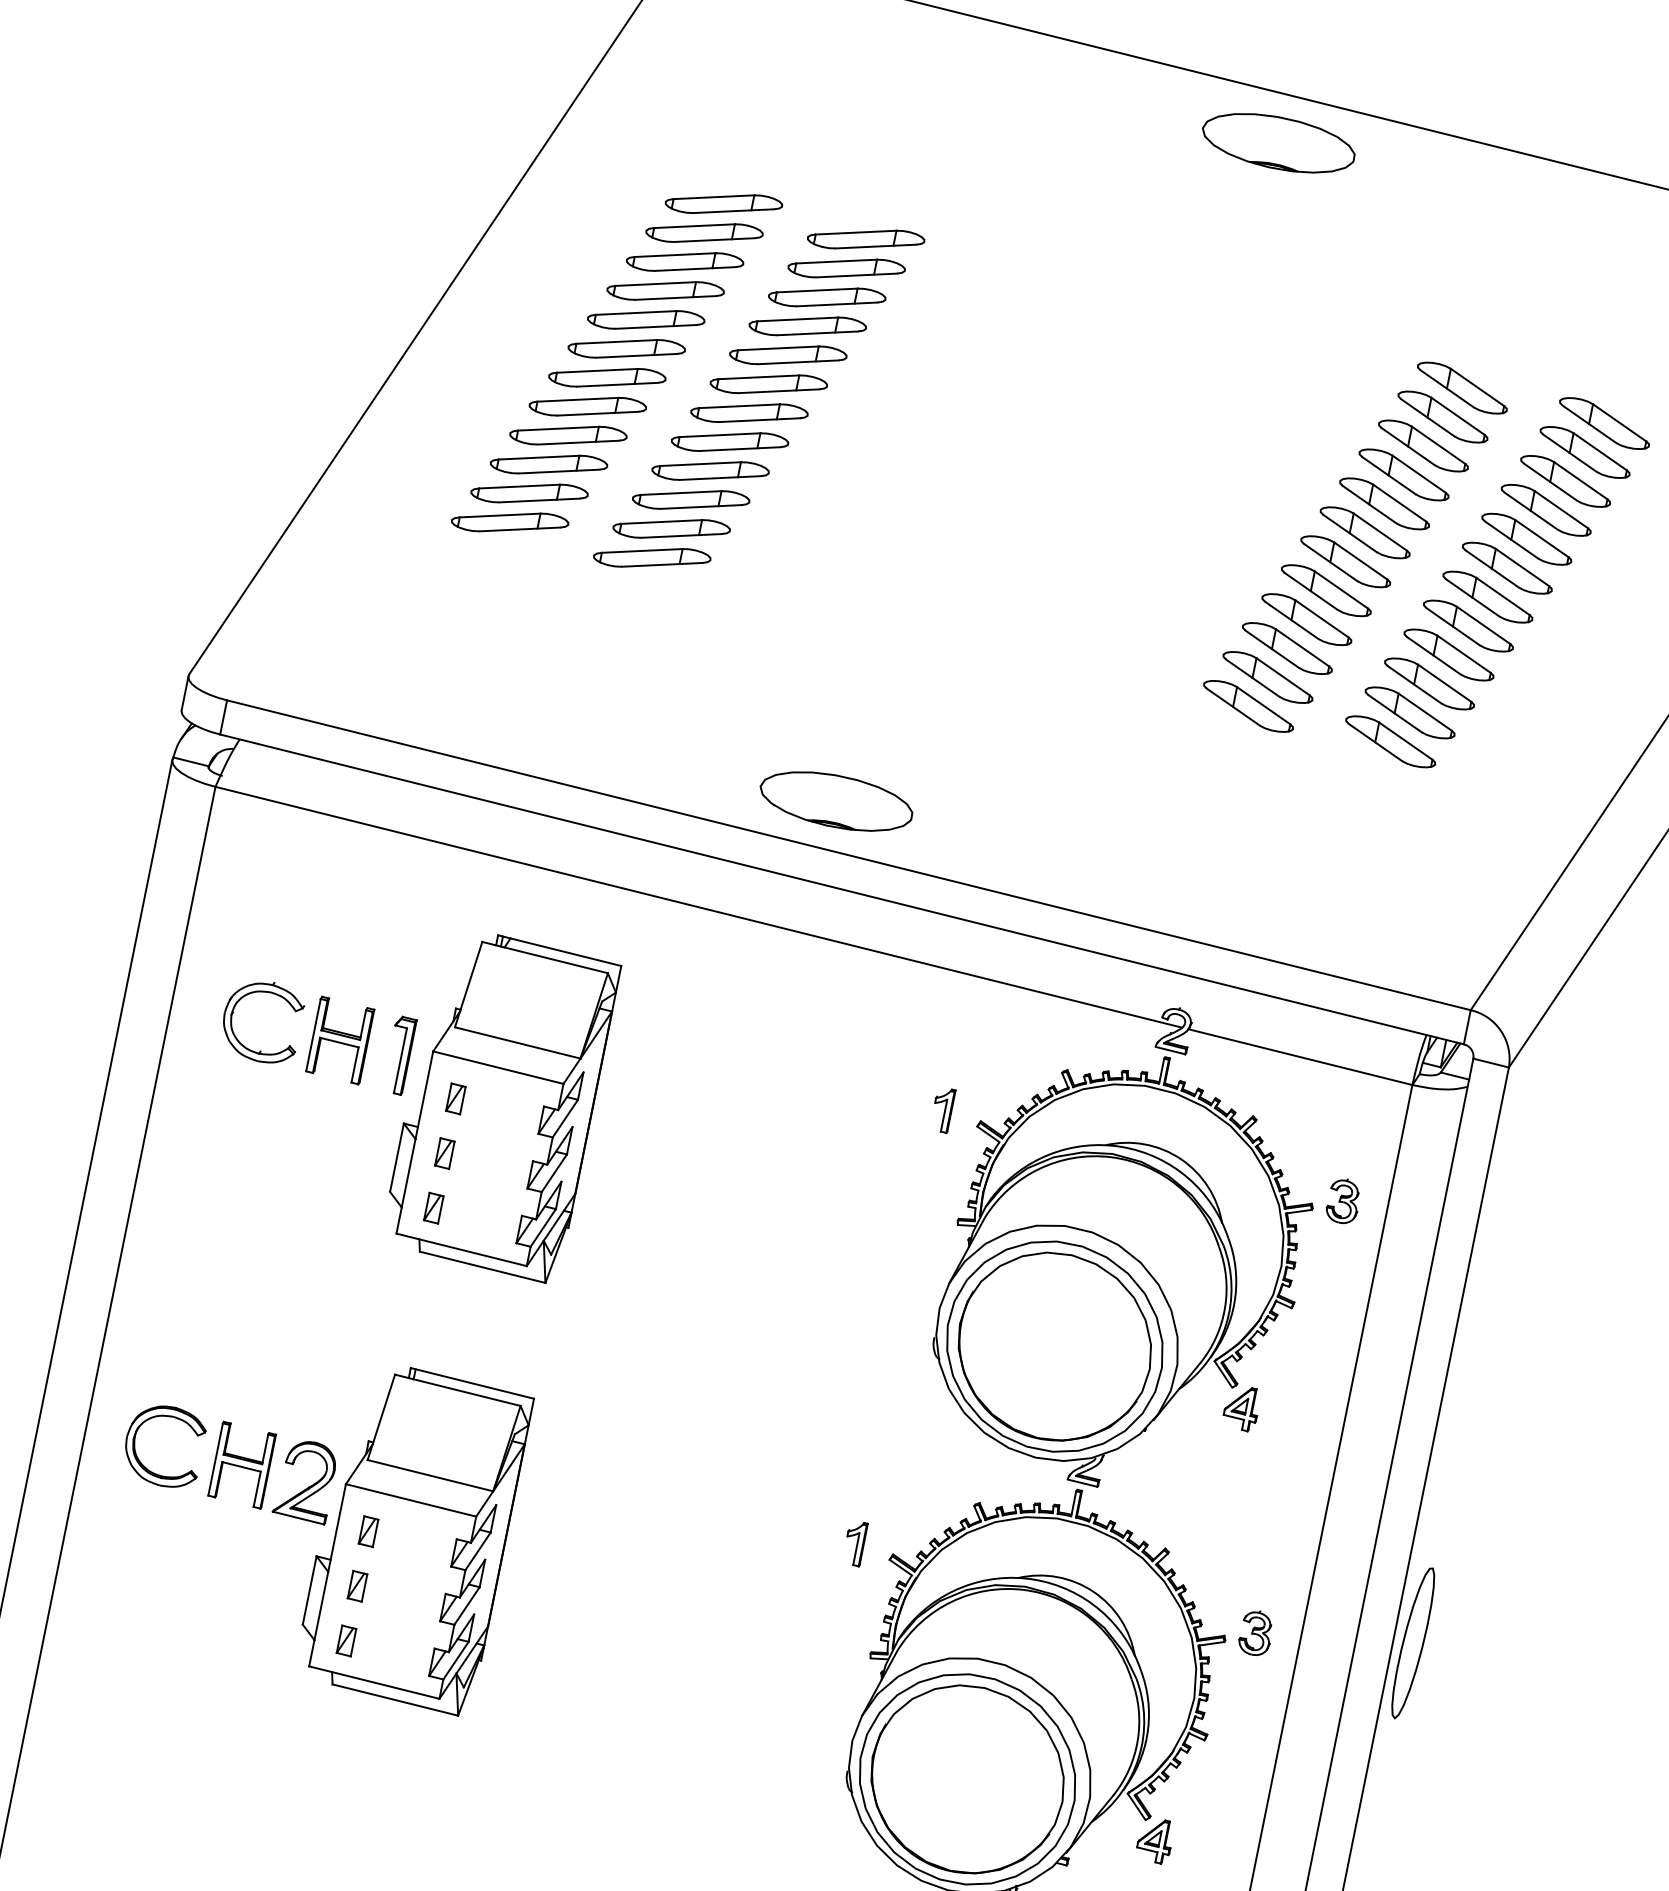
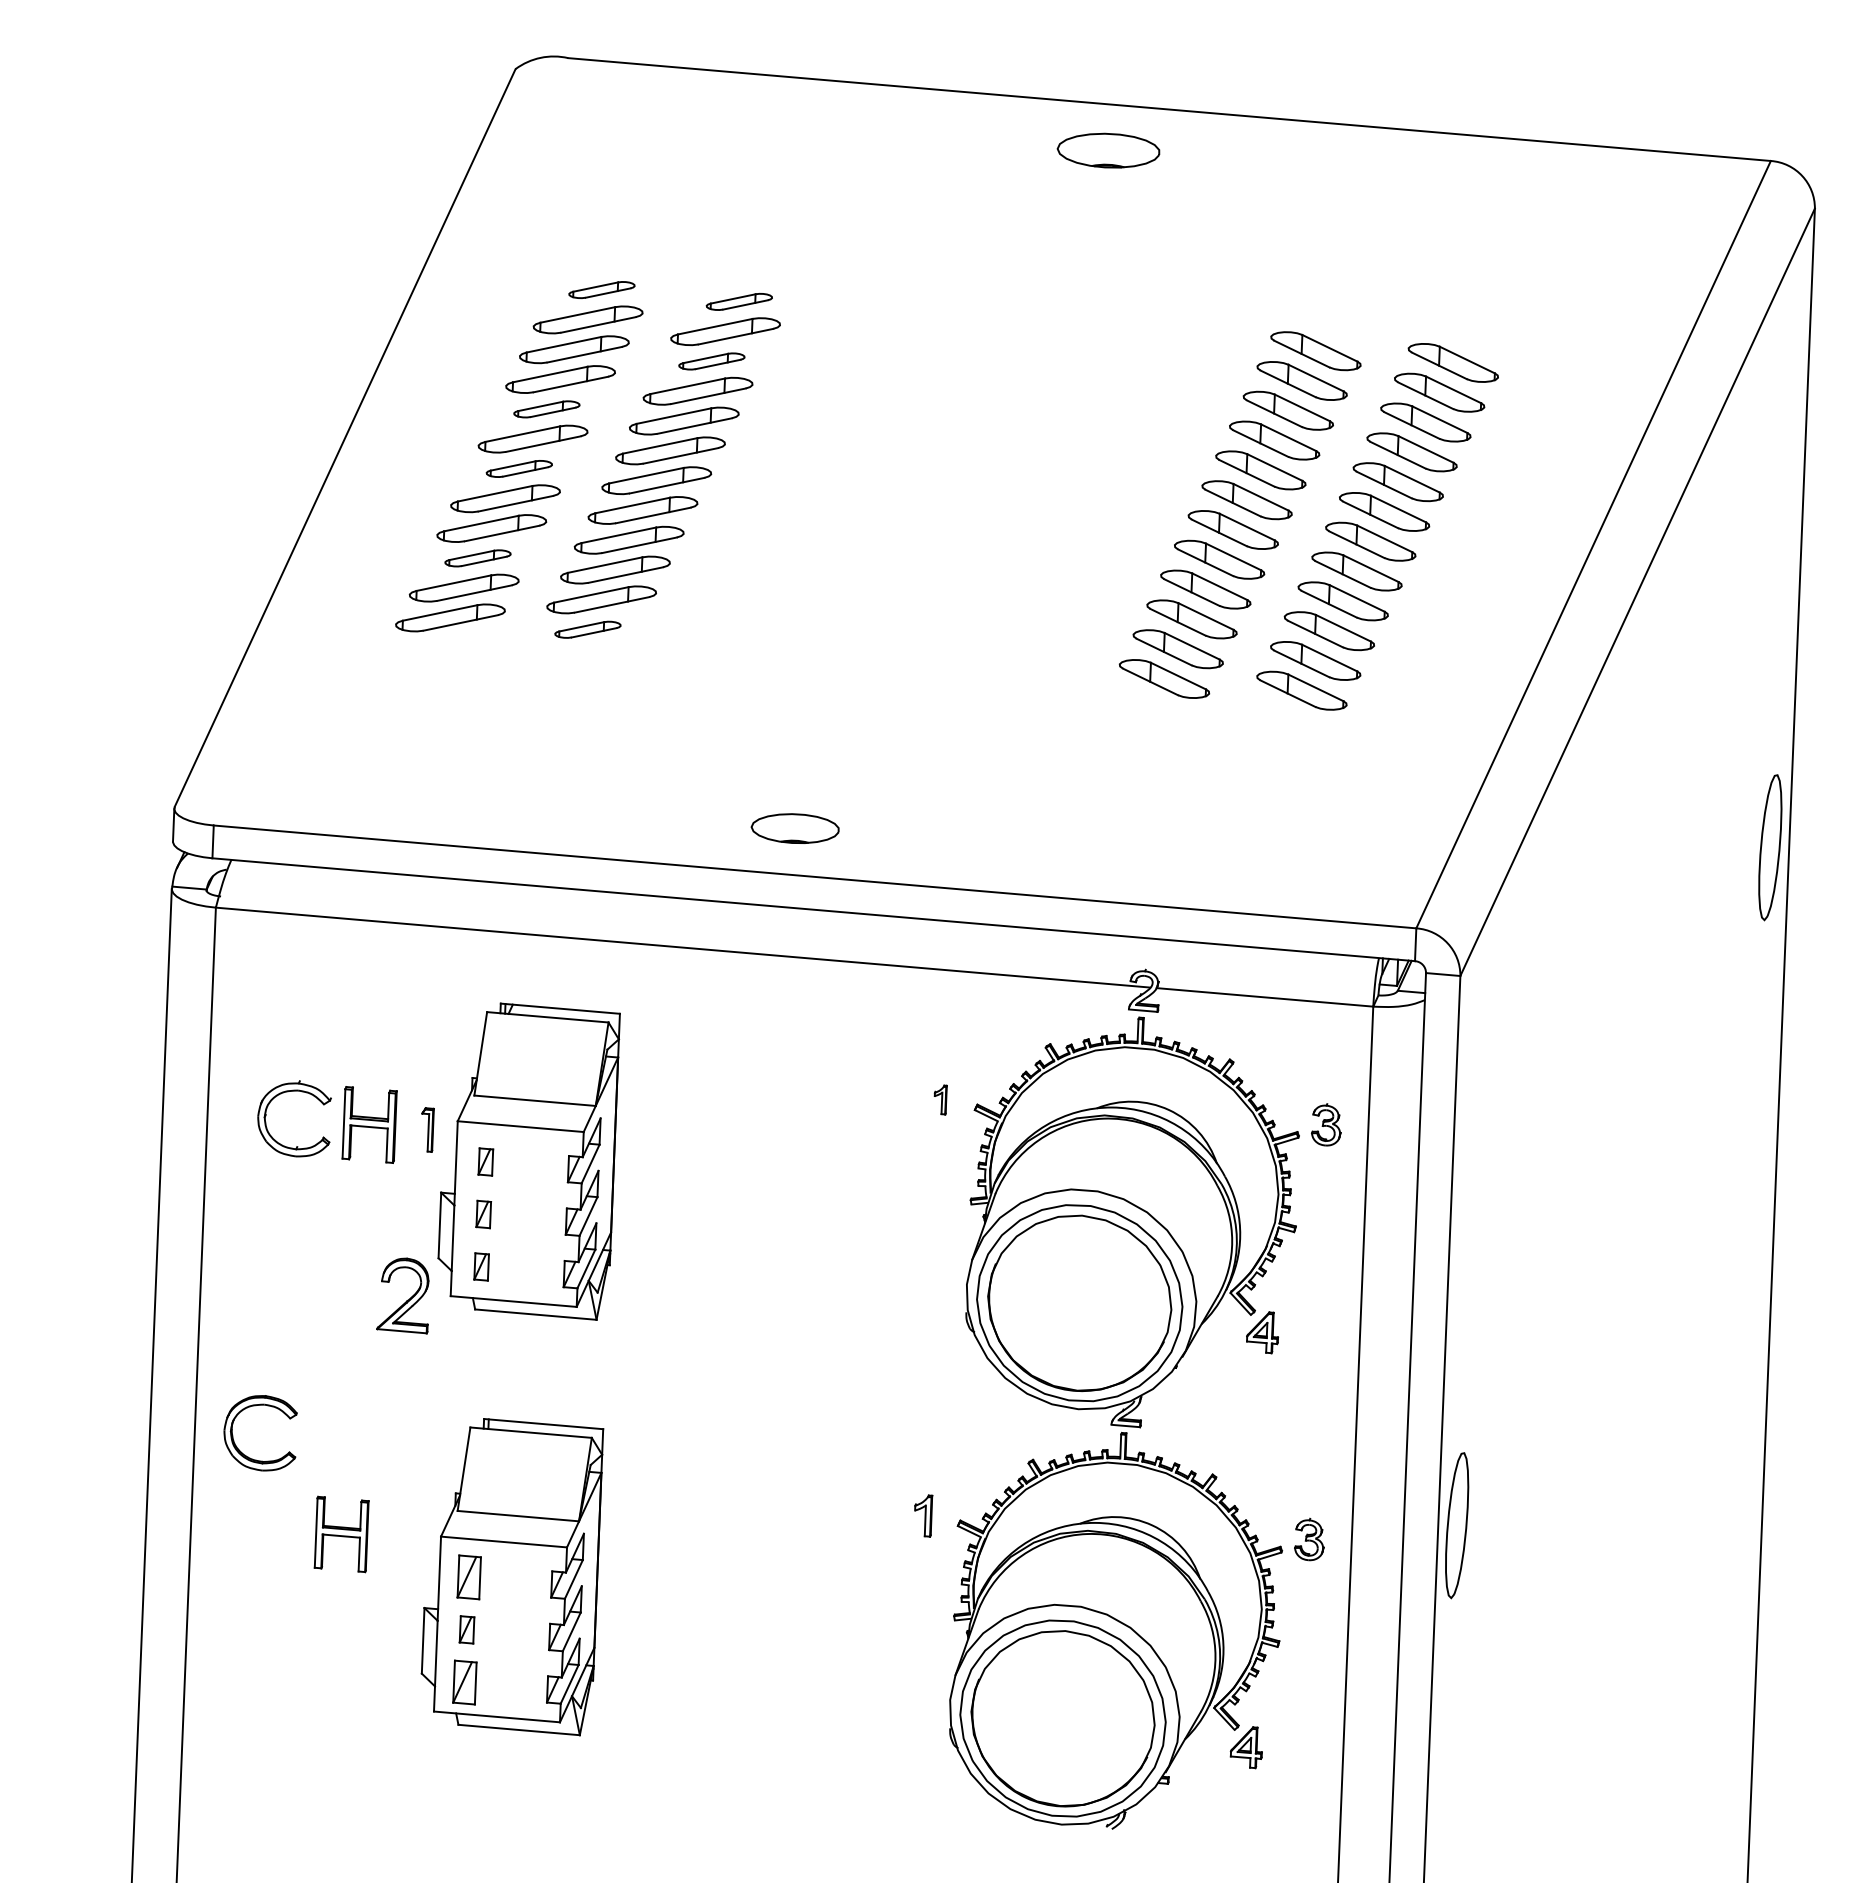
part: (1278, 142) -> (1108, 150), size x0.7
part: (723, 203) -> (601, 289), size x0.6
part: (866, 239) -> (739, 301), size x0.6
part: (826, 297) -> (711, 361), size x0.6
part: (645, 320) -> (546, 409), size x0.6
part: (607, 377) -> (519, 468), size x0.6
part: (548, 464) -> (477, 558), size x0.6
part: (651, 557) -> (587, 629), size x0.6
part: (835, 801) -> (794, 828), size x0.6
part: (400, 1055) -> (427, 1129), size x0.6
part: (943, 1109) -> (940, 1099), size x0.7
part: (147, 1468) -> (248, 1456), moved
part: (309, 1485) -> (407, 1299), moved
part: (367, 1531) -> (468, 1577), size x1.6
part: (346, 1640) -> (464, 1681), size x1.6

